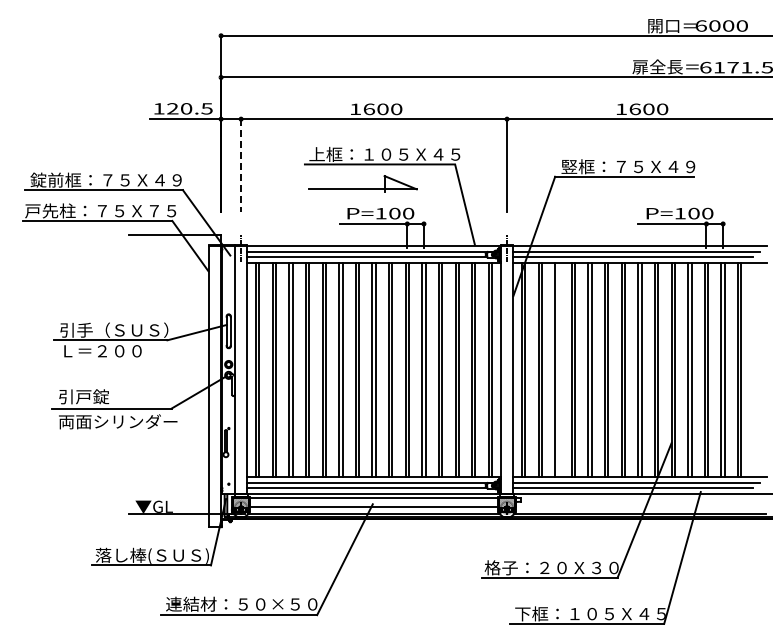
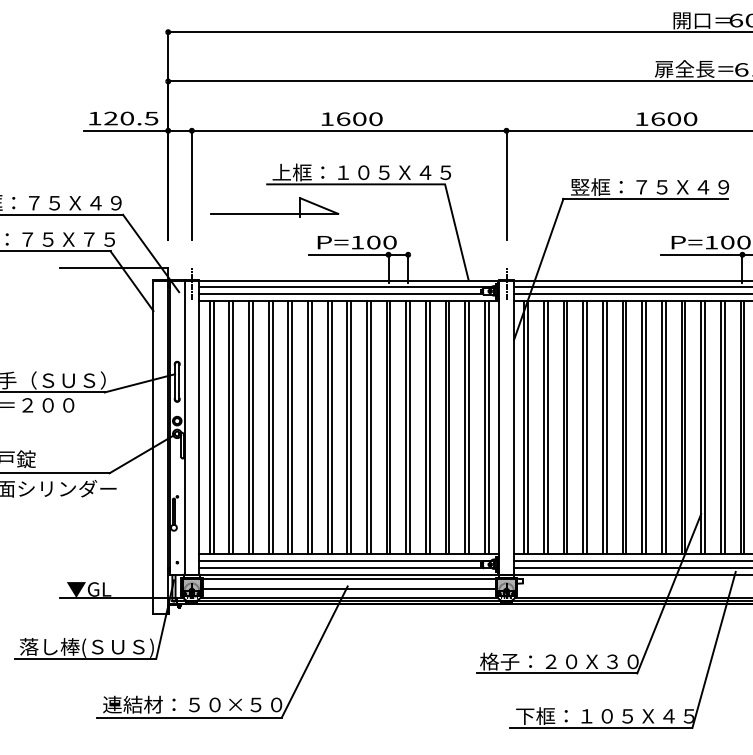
line: (241, 165) -> (192, 185), dashed -> solid
part: (362, 183) -> (273, 206), moved
line: (558, 369) -> (567, 426), added

